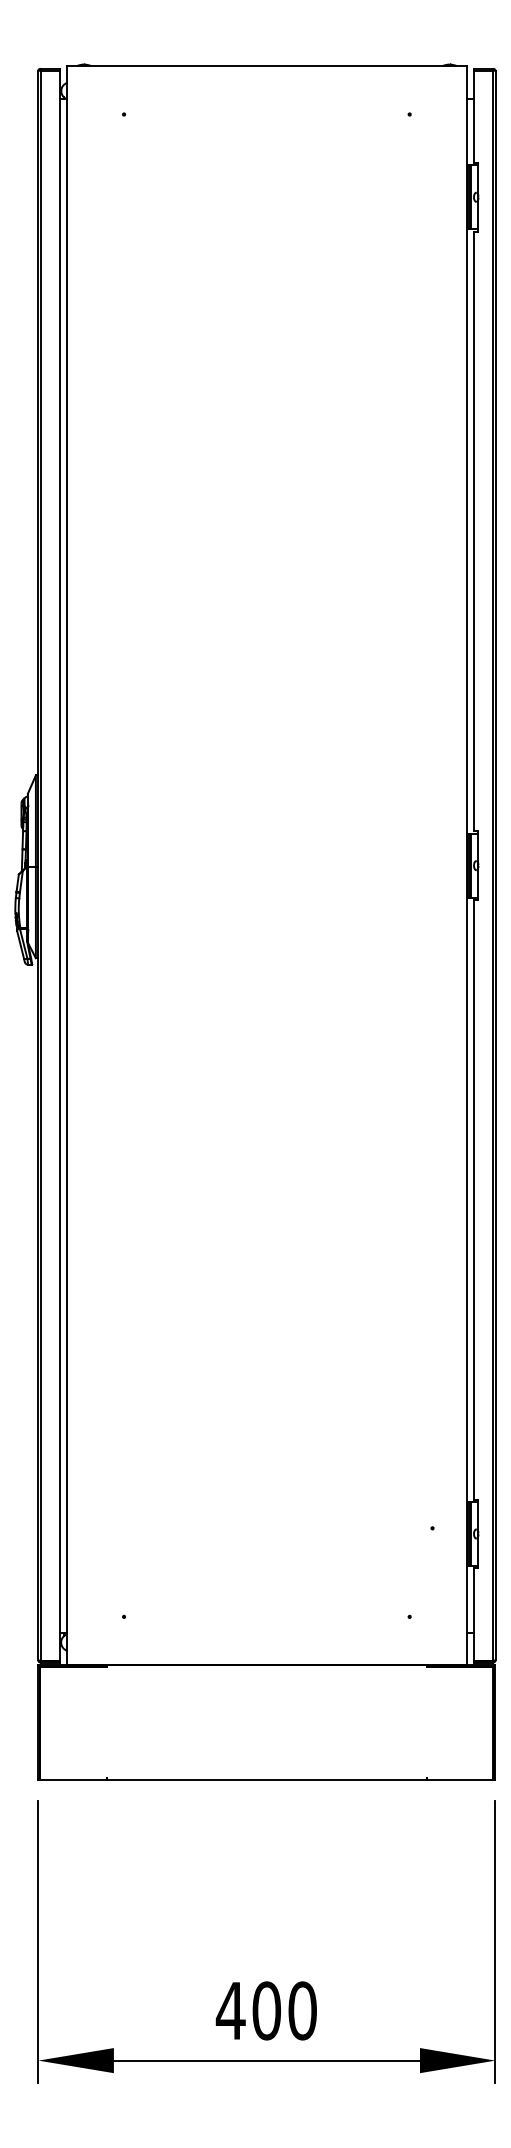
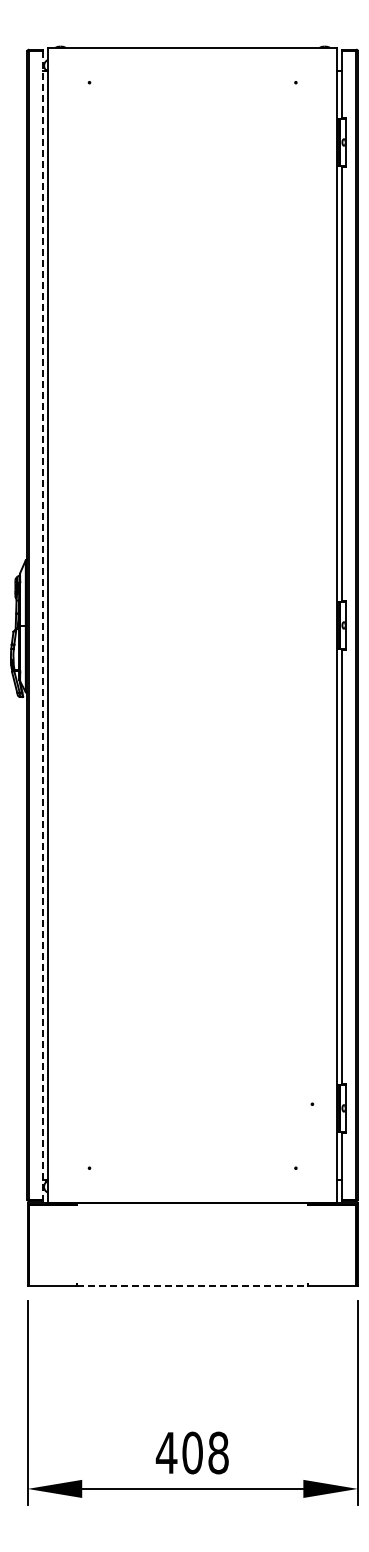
line: (60, 865) -> (43, 625), solid -> dashed
line: (267, 1779) -> (193, 1285), solid -> dashed
text: (302, 2010) -> (218, 1452), 400 -> 408

